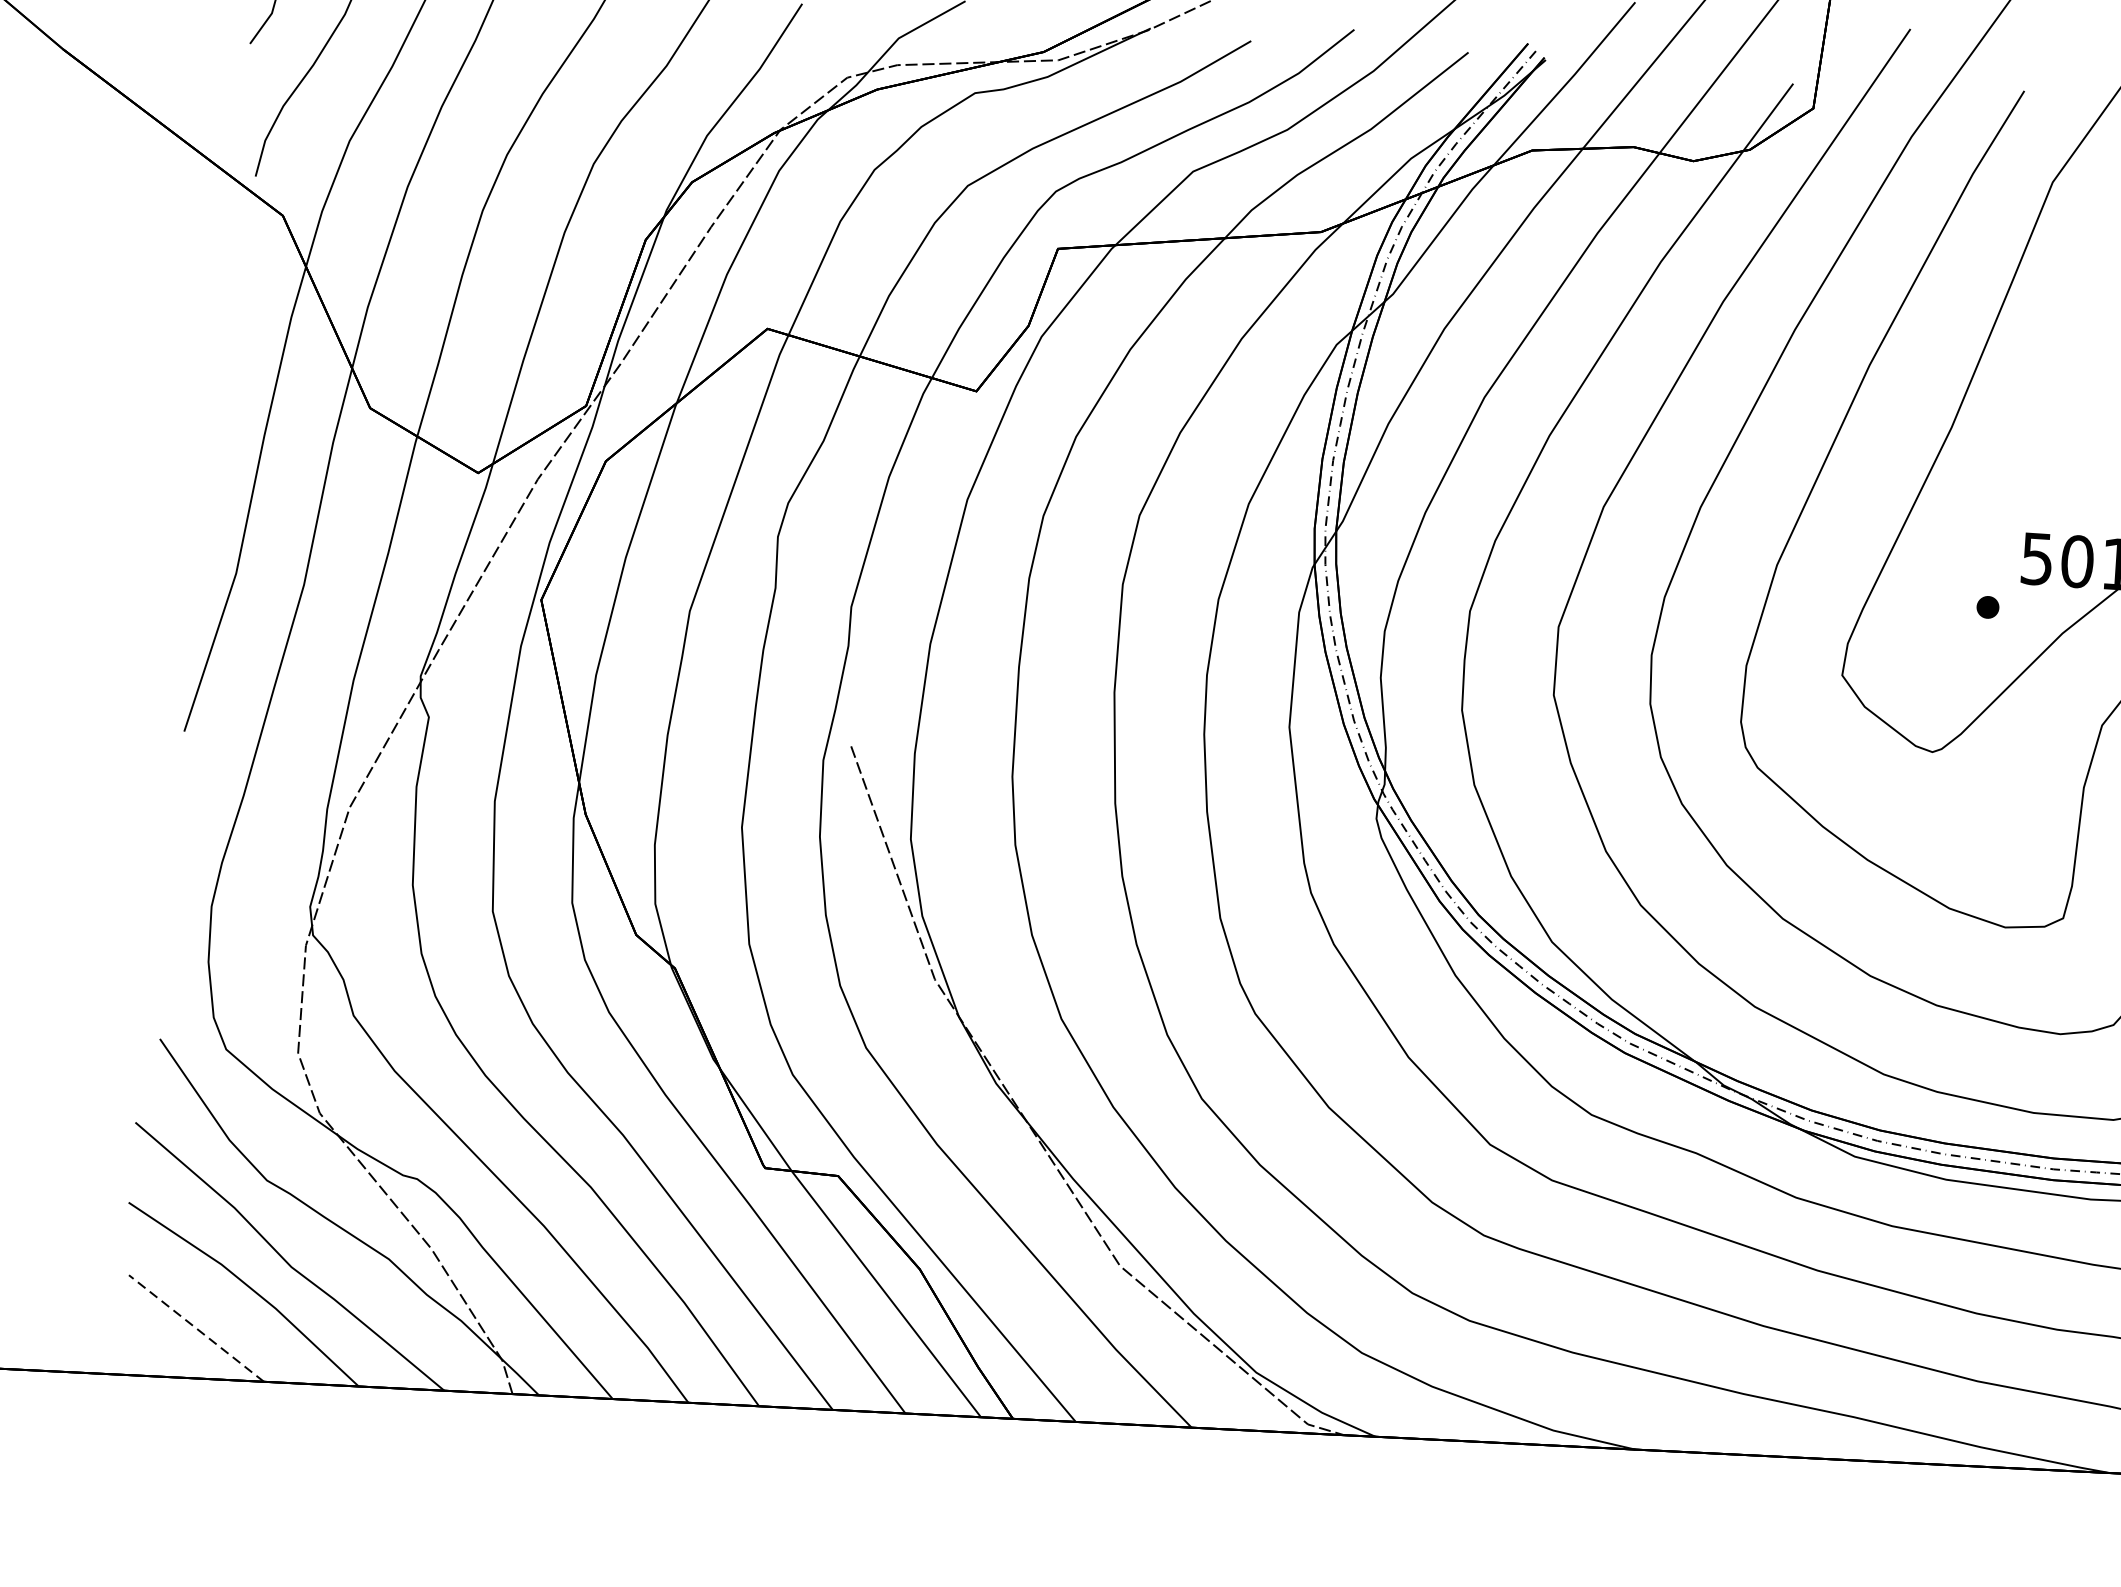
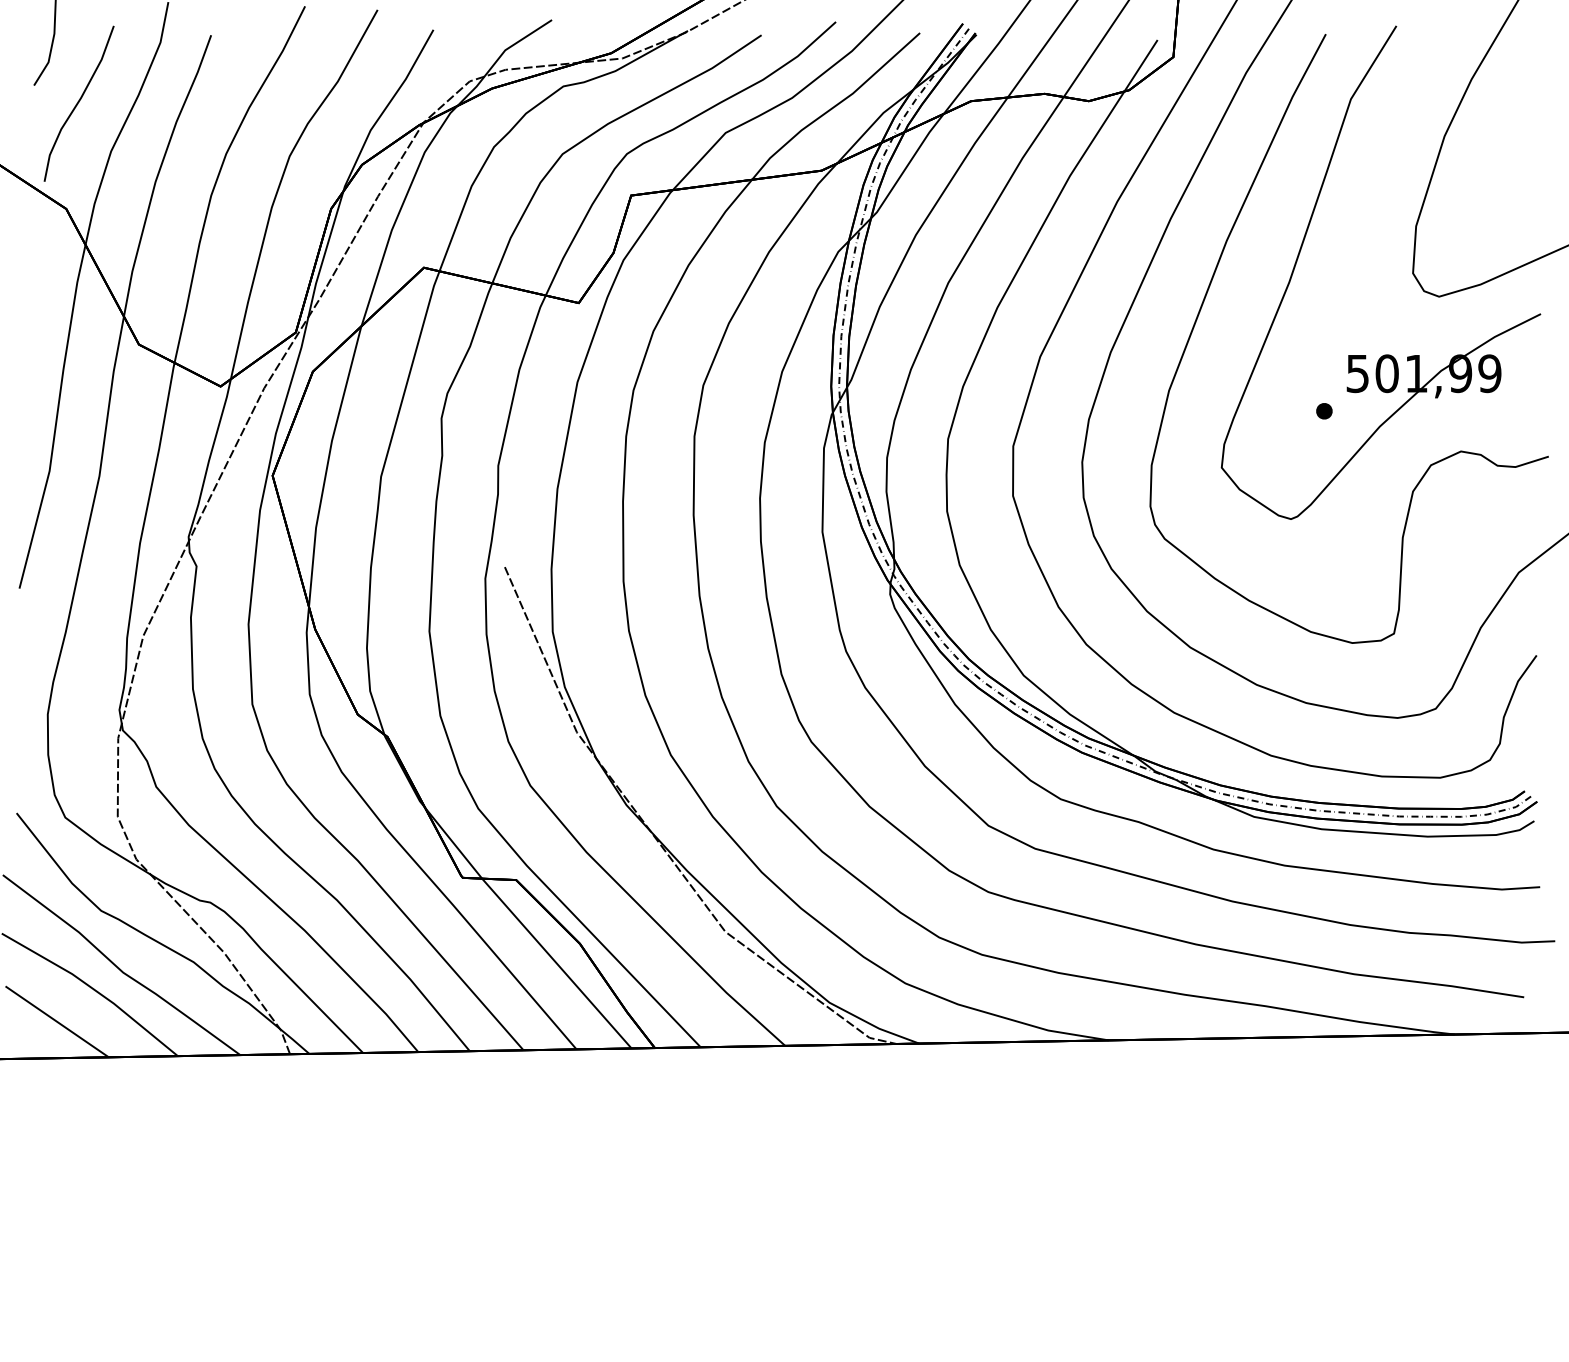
line: (196, 1328) -> (57, 1021), dashed -> solid

